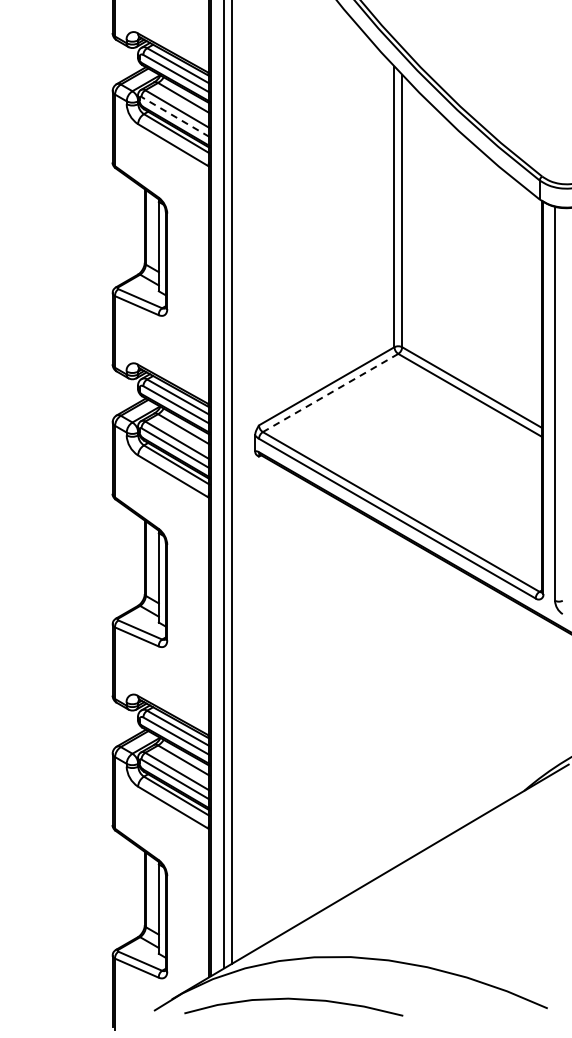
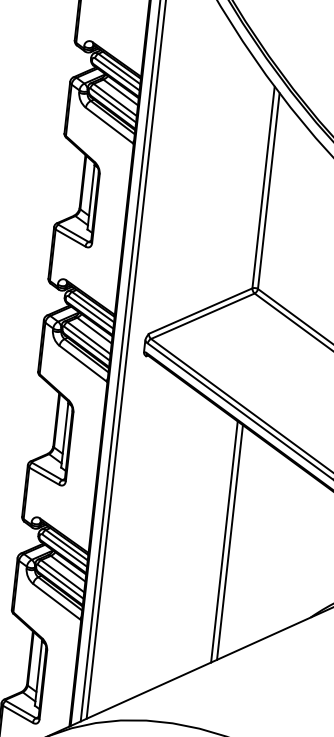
line: (175, 116) -> (113, 105), dashed -> solid
line: (330, 393) -> (202, 316), dashed -> solid
line: (394, 699) -> (224, 541), added
line: (402, 699) -> (230, 542), added

